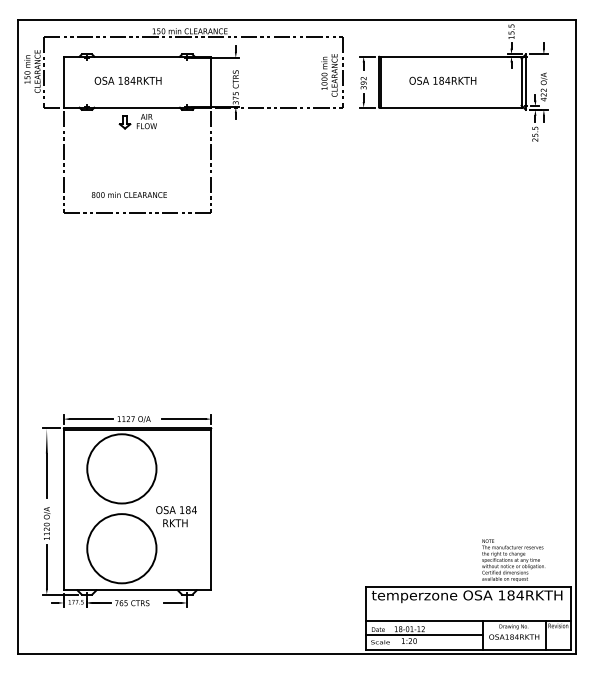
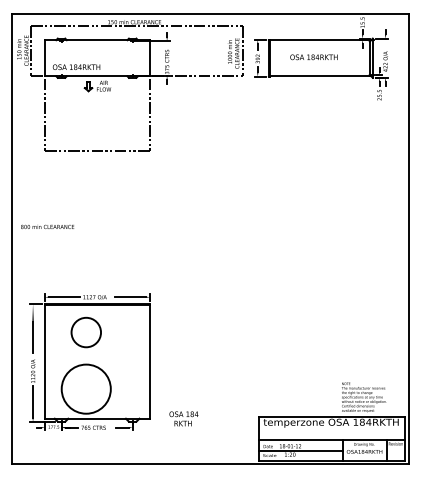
text: (127, 80) -> (76, 66), moved
text: (128, 194) -> (47, 226), moved
circle: (121, 468) -> (86, 332), size x0.6
text: (176, 516) -> (183, 418), moved

